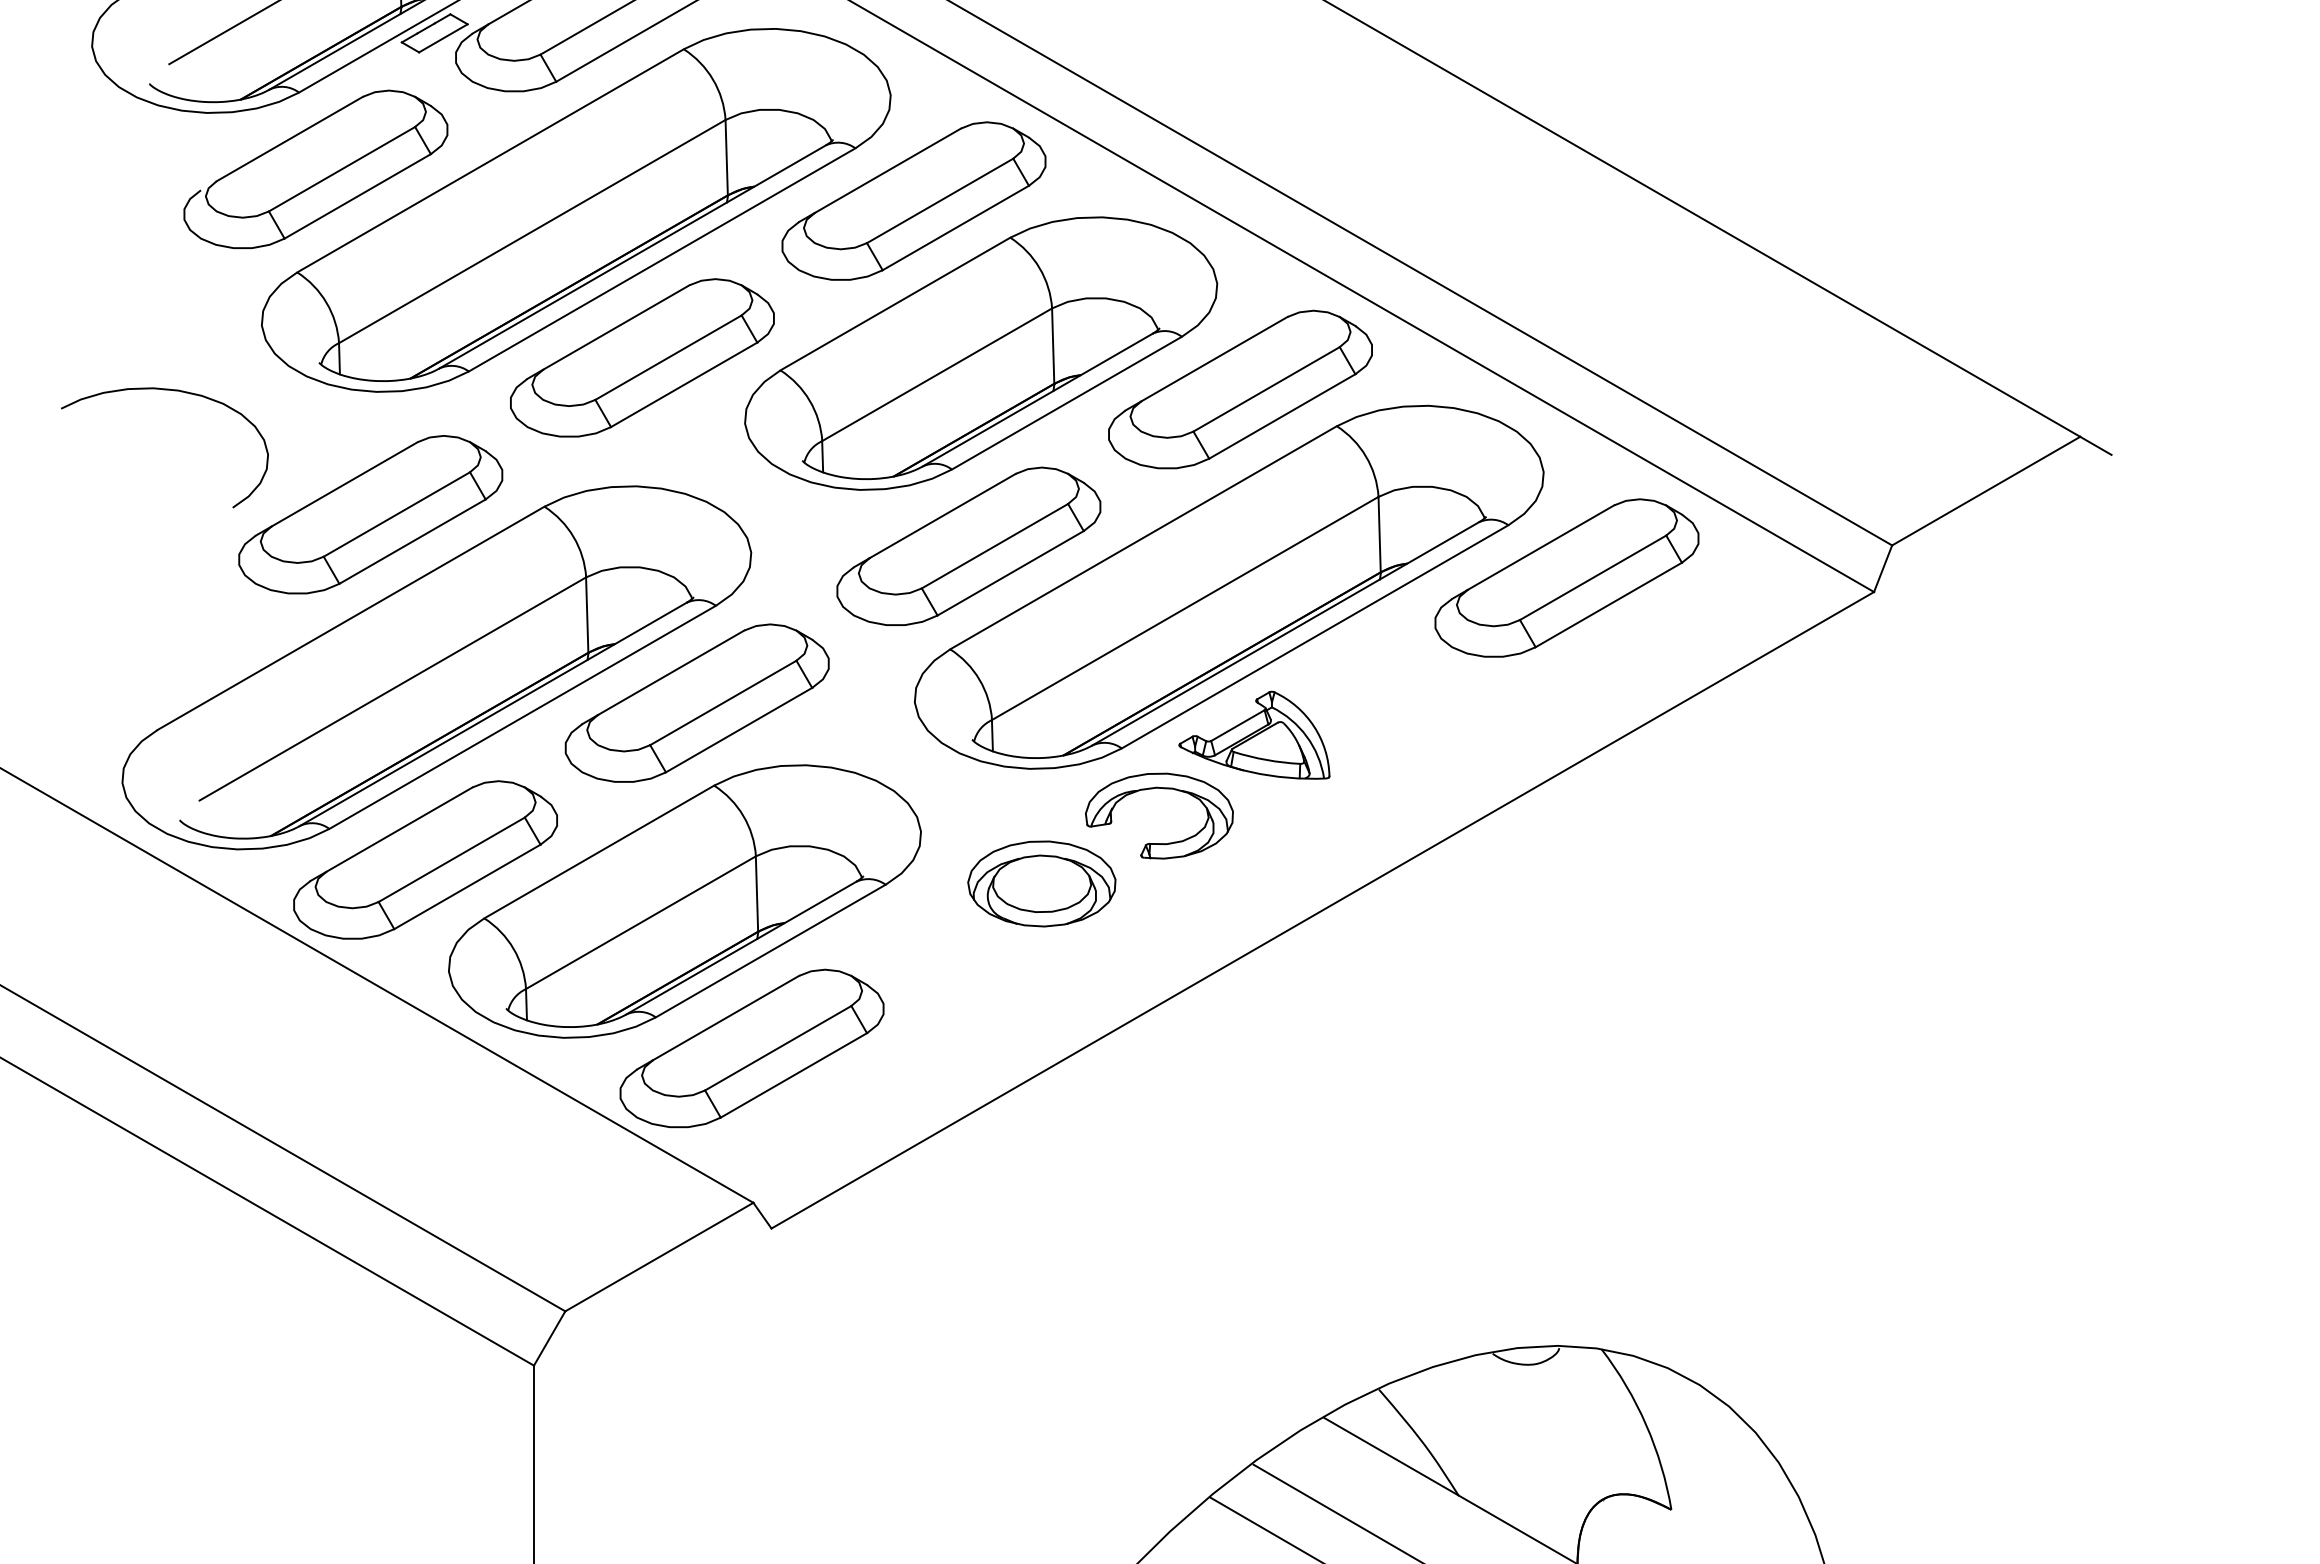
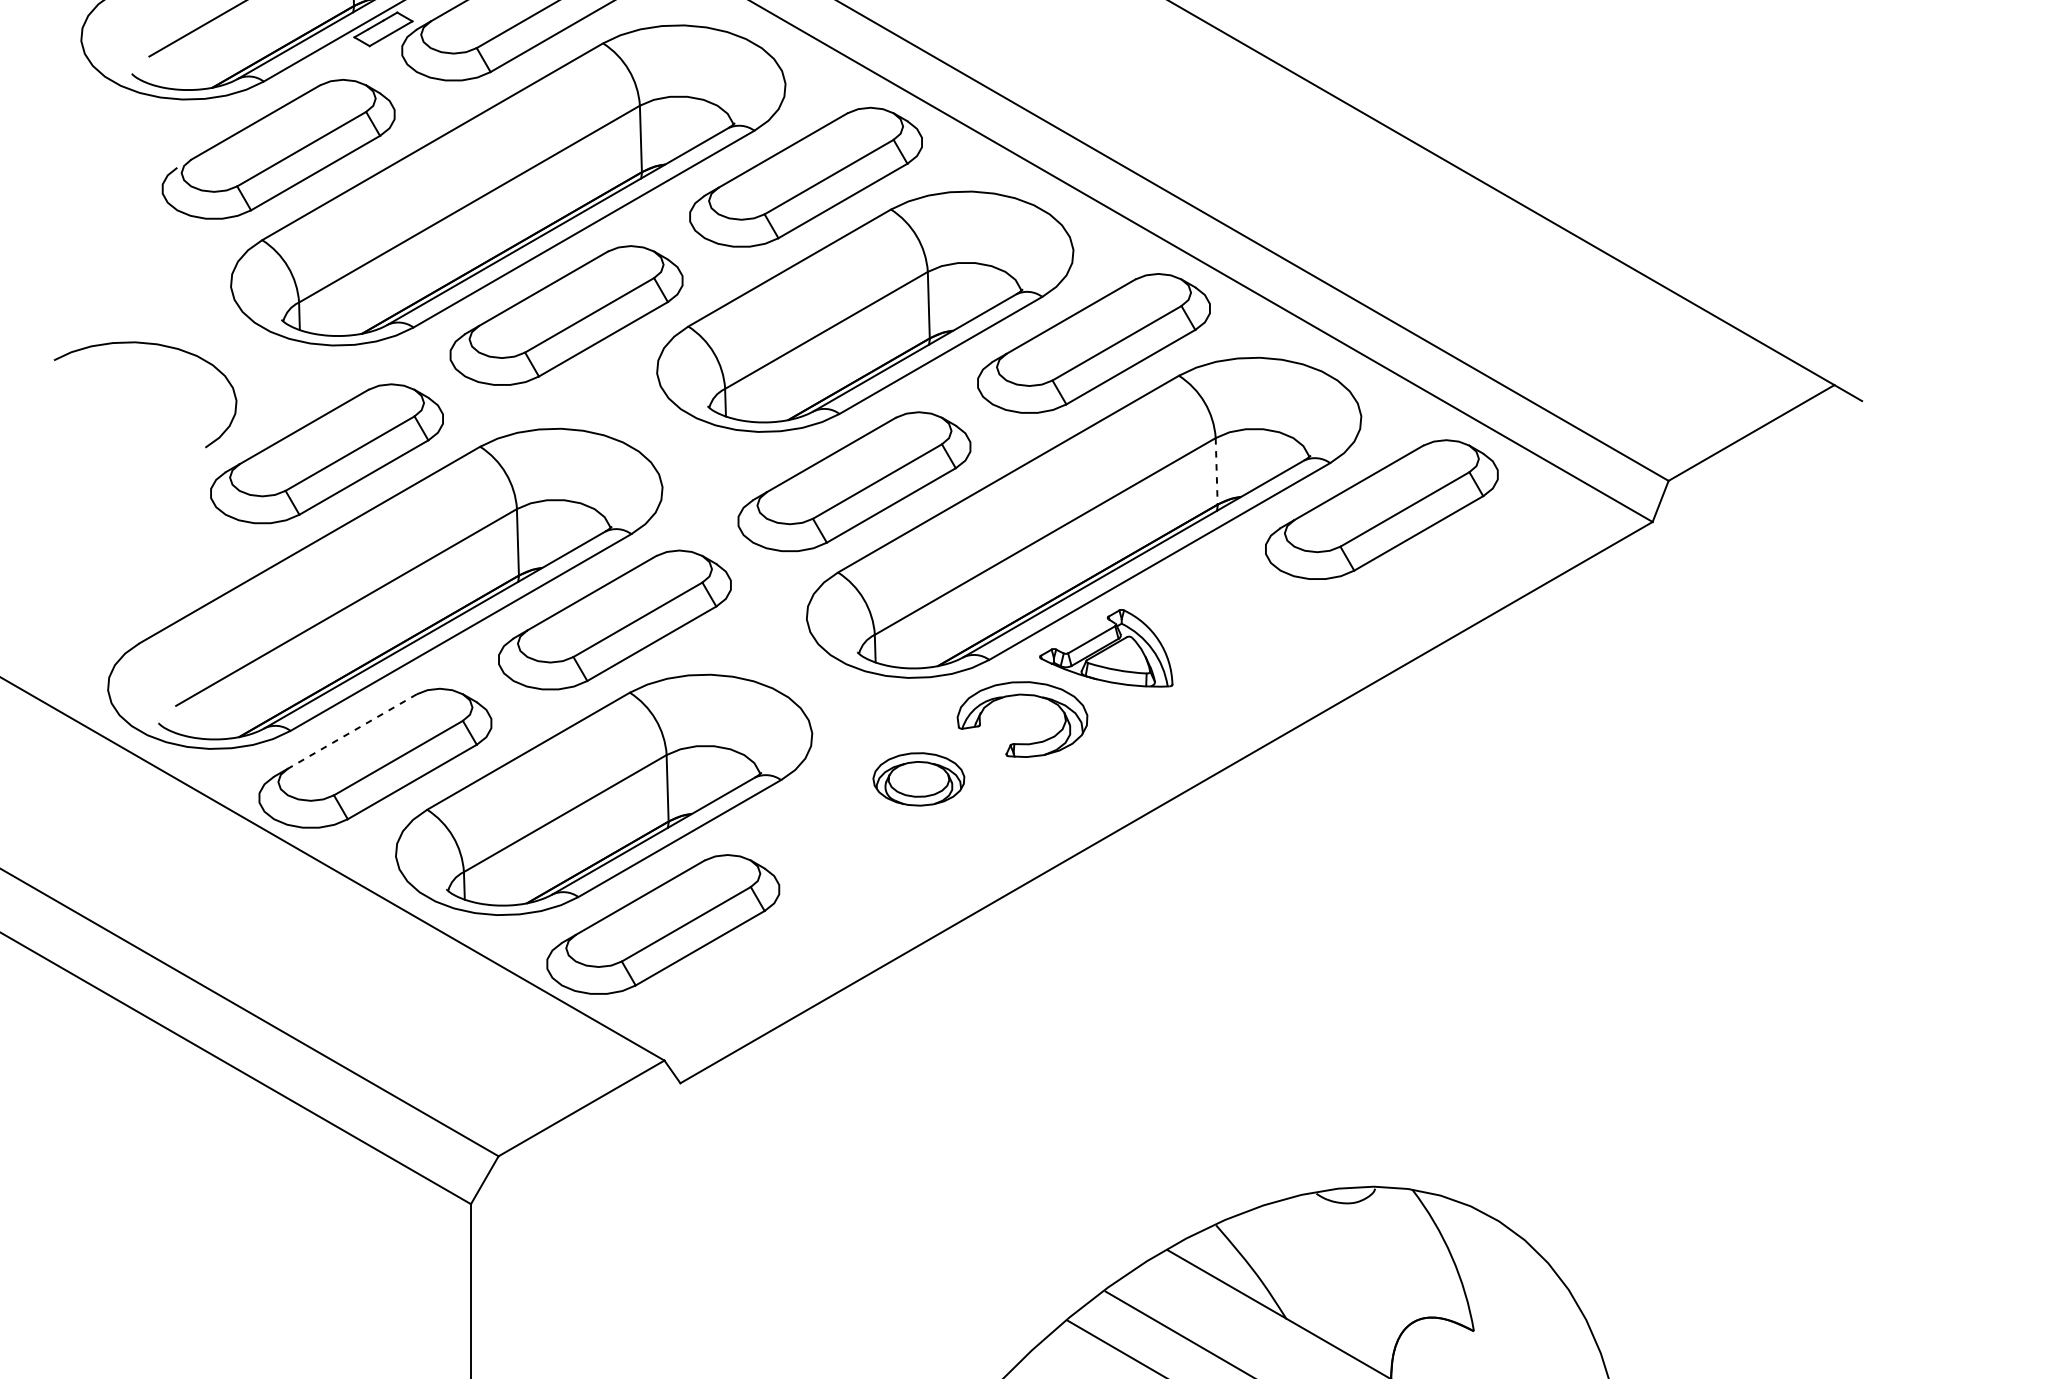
line: (1379, 534) -> (1216, 471), solid -> dashed
line: (399, 829) -> (352, 731), solid -> dashed
part: (1041, 883) -> (918, 779), size x0.7

